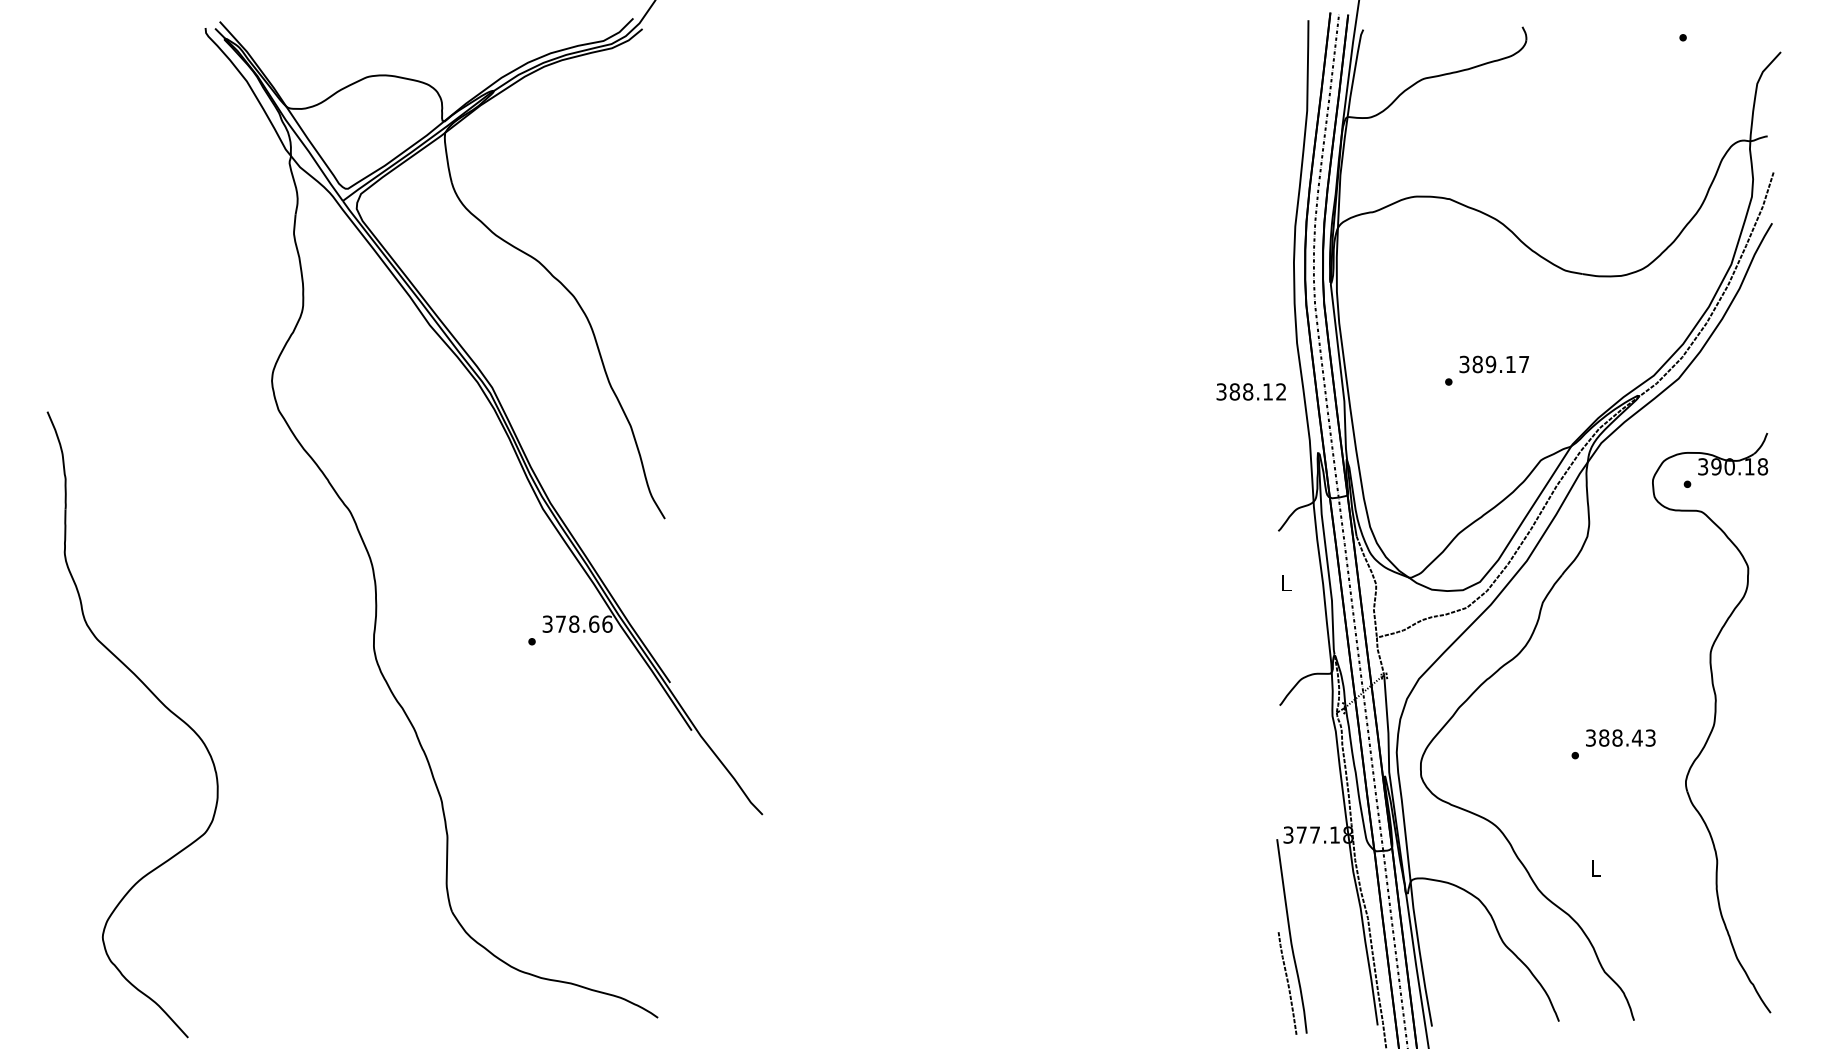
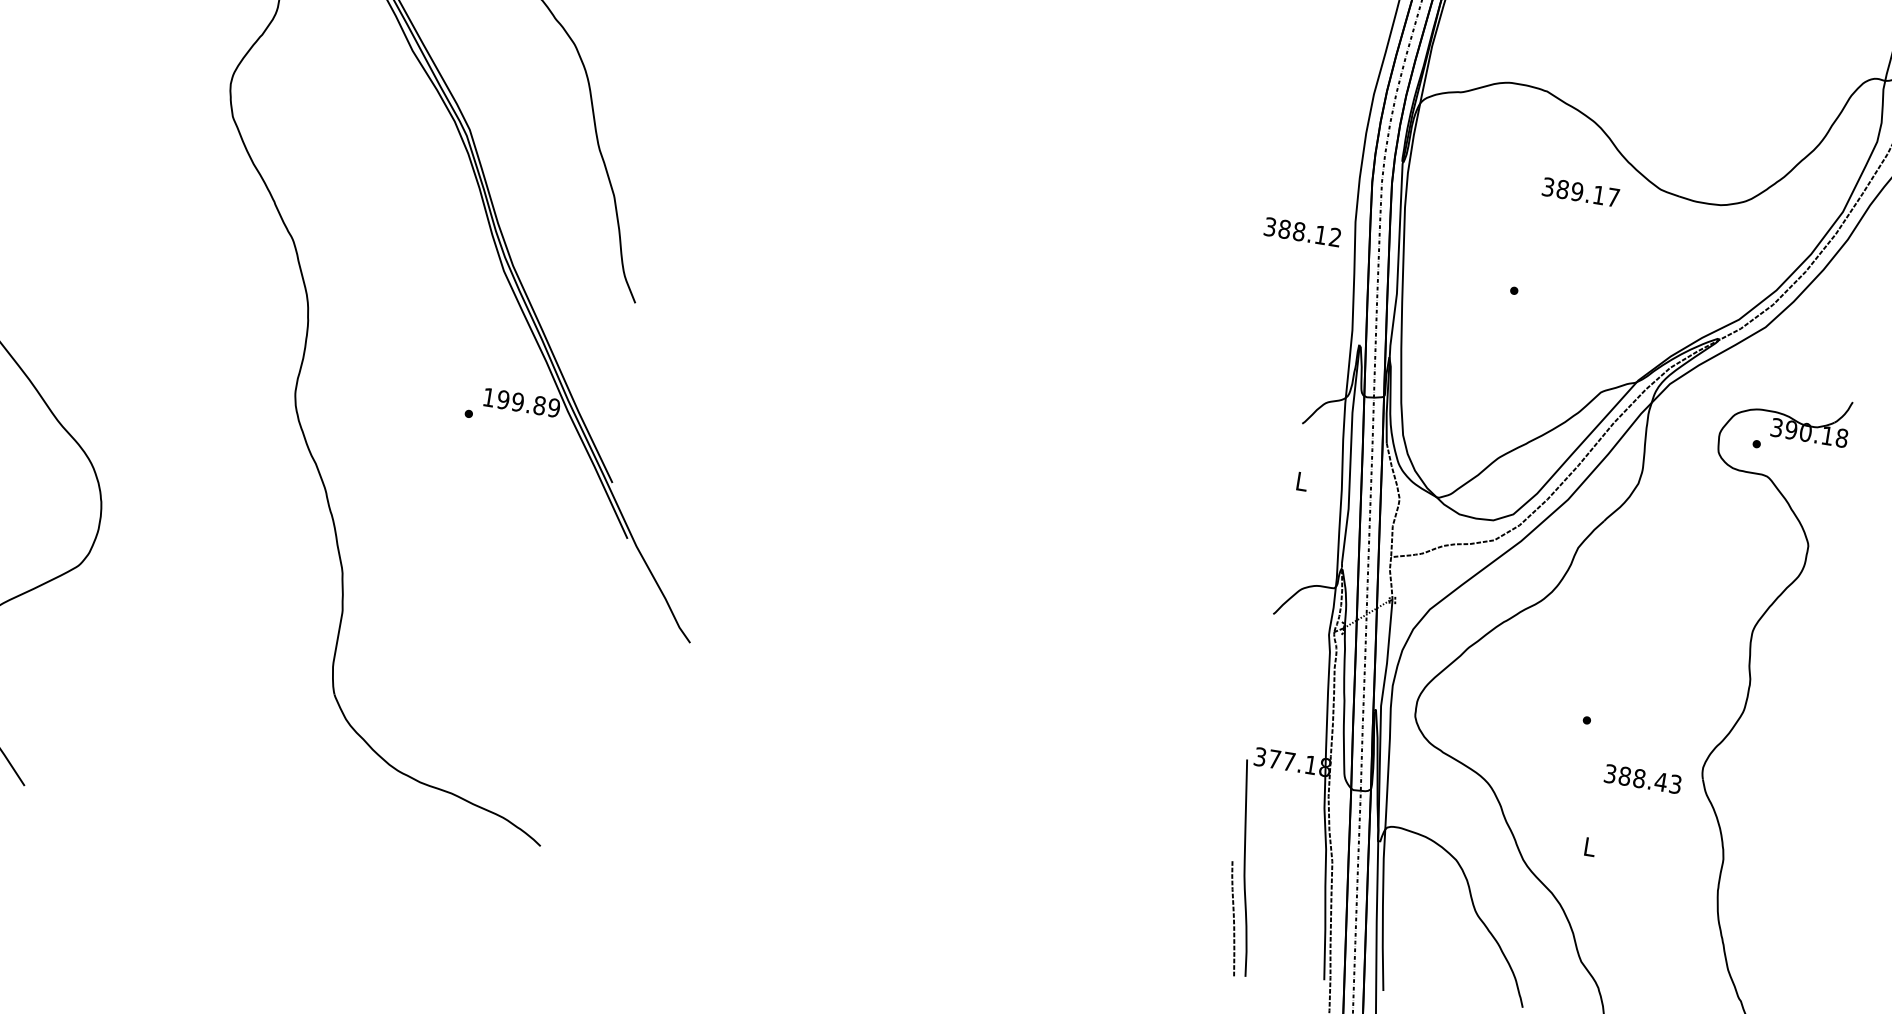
text: (1493, 364) -> (1580, 192), moved
text: (1250, 391) -> (1301, 231), moved
text: (577, 623) -> (521, 401), 378.66 -> 199.89
text: (1620, 737) -> (1642, 778), moved

